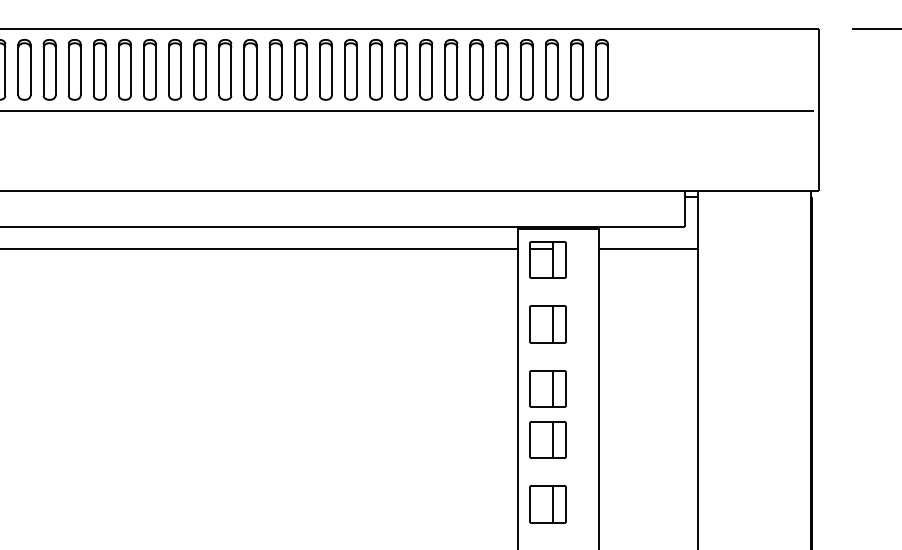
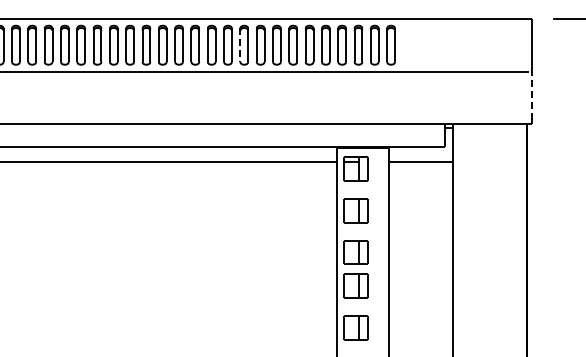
line: (370, 70) -> (240, 45), solid -> dashed
line: (819, 148) -> (532, 96), solid -> dashed

